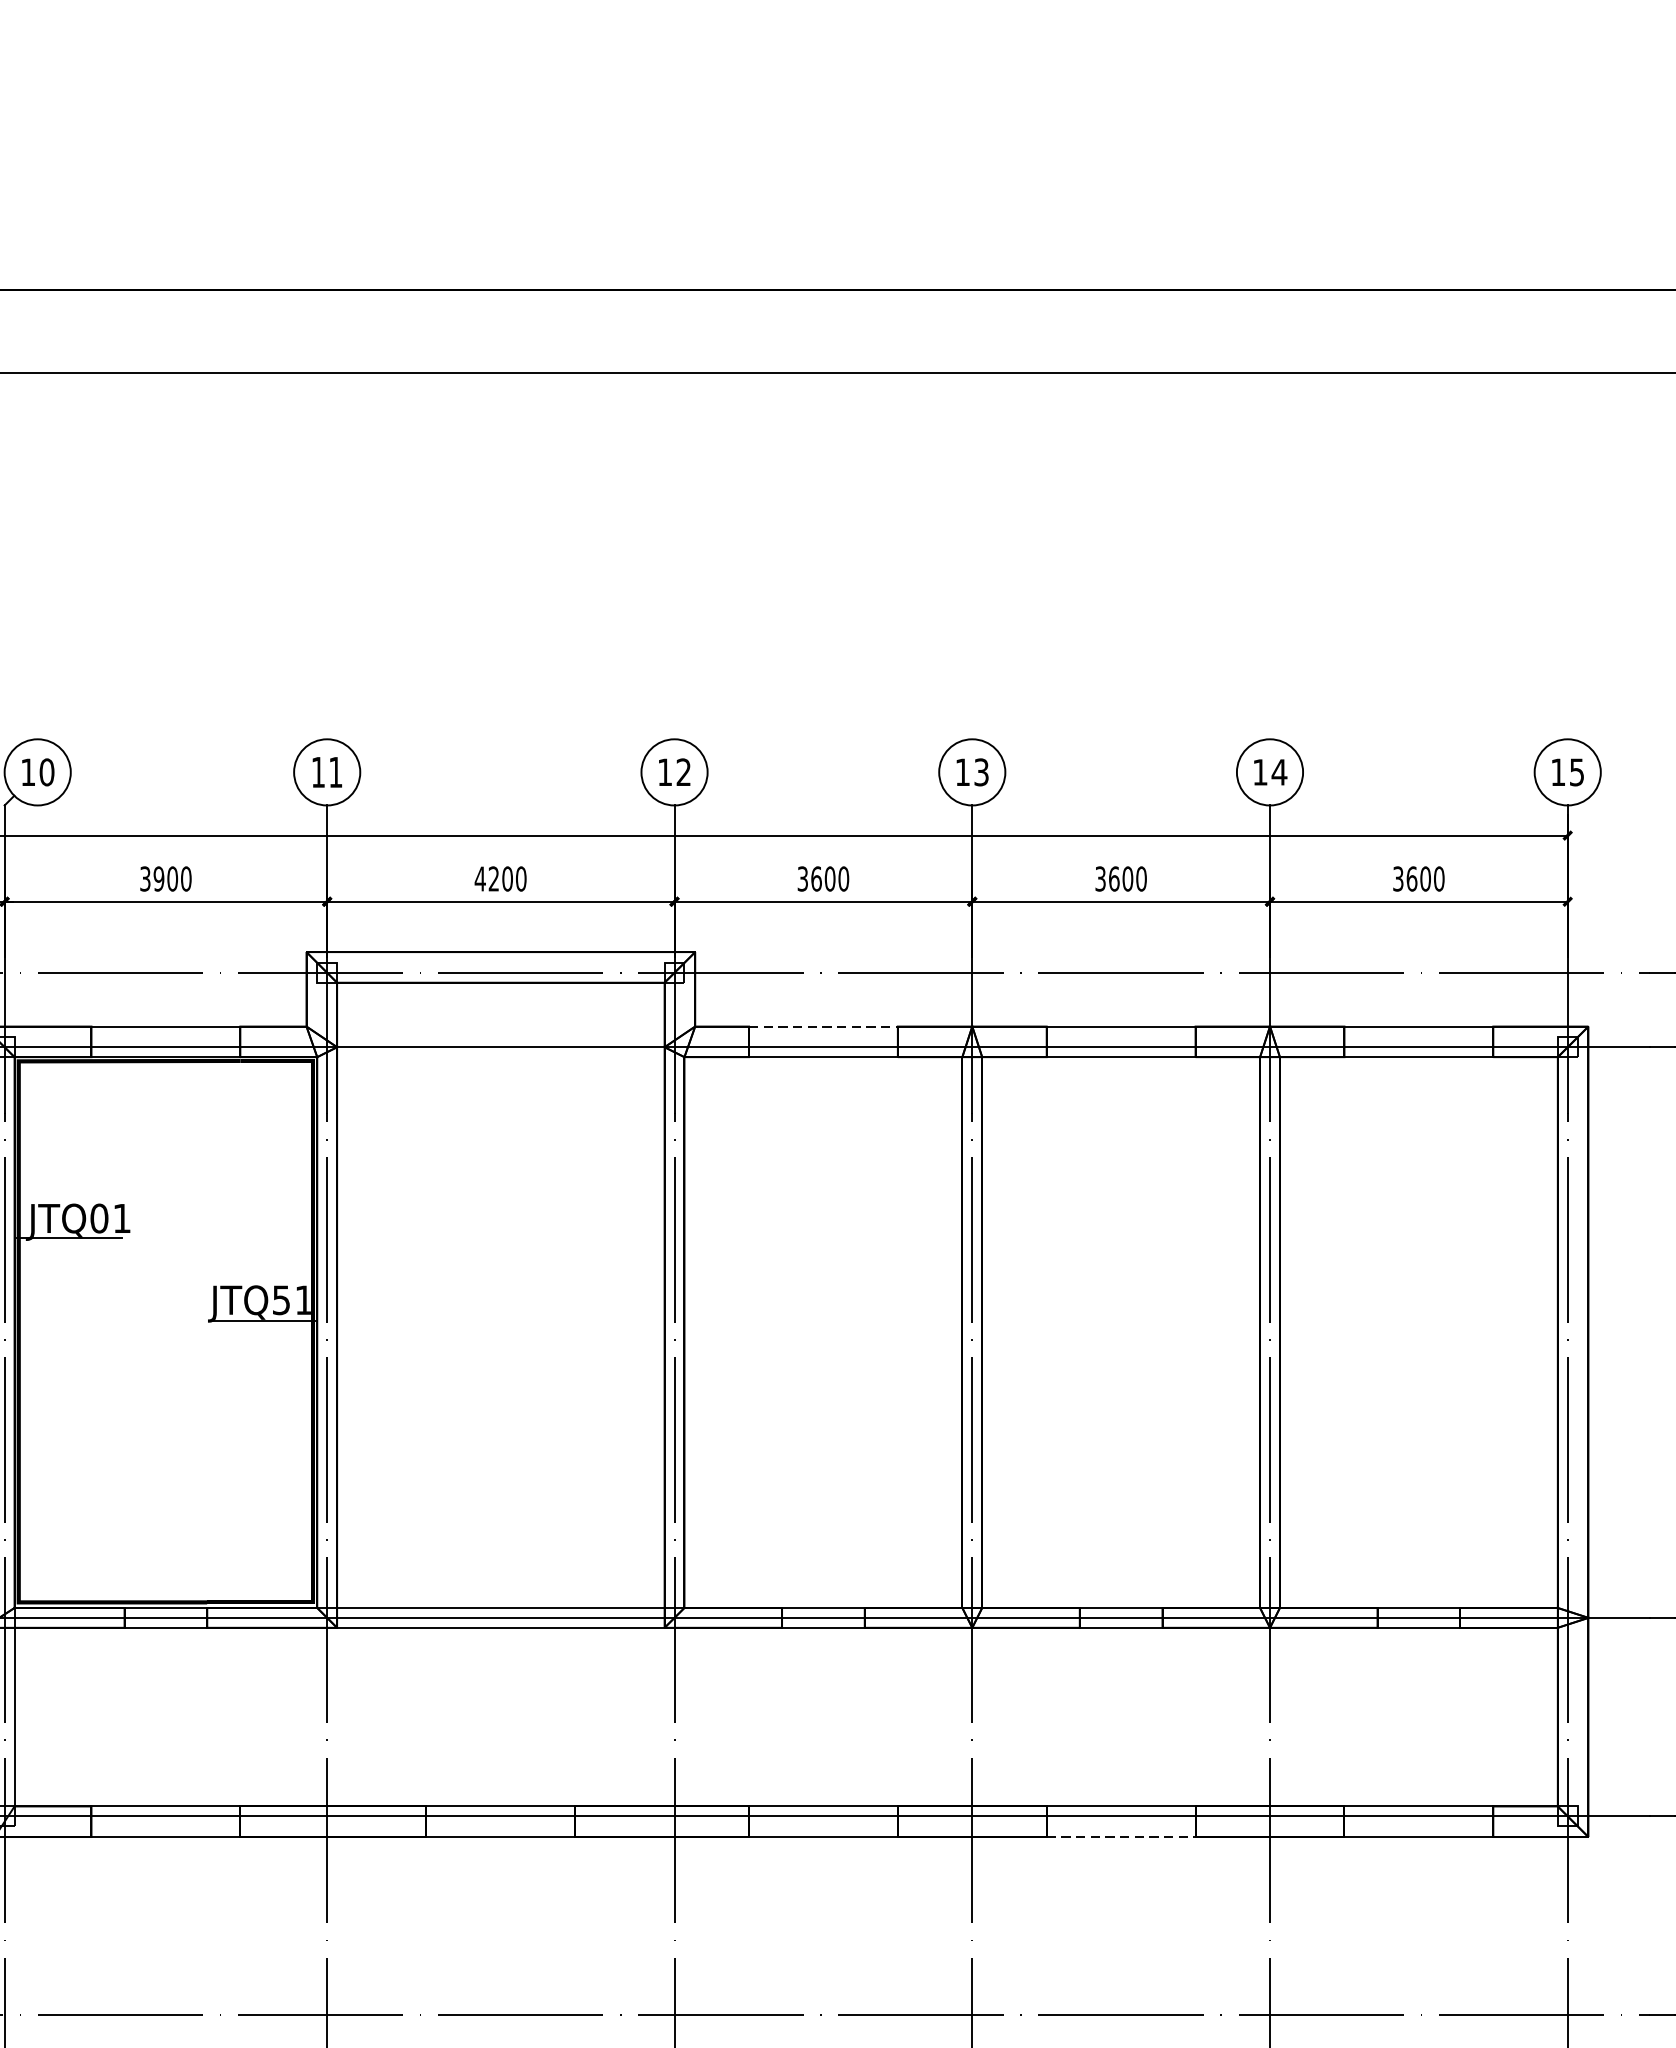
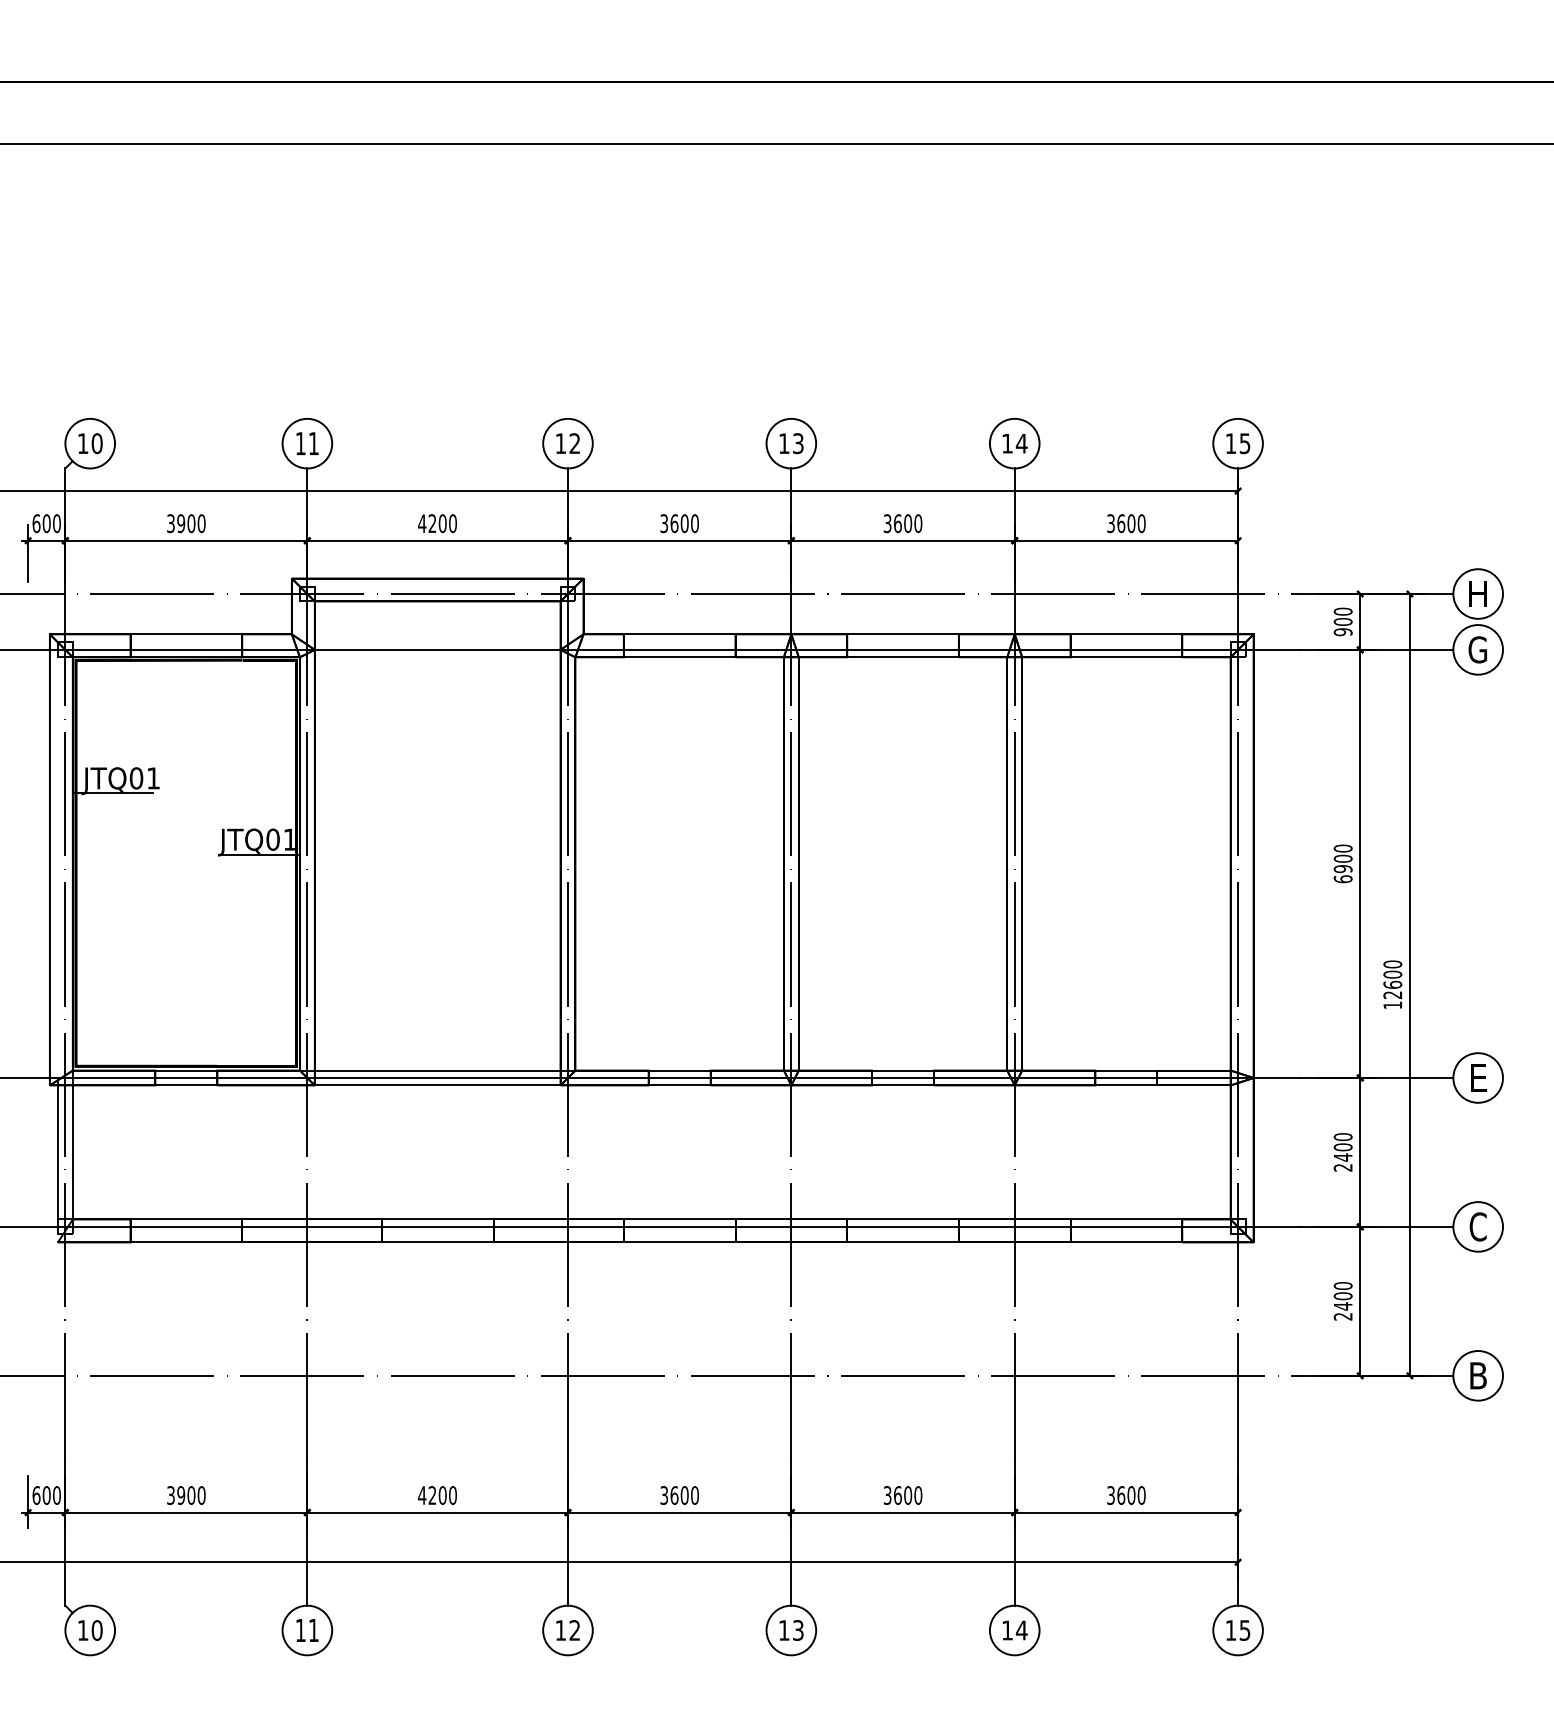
line: (823, 1026) -> (679, 634), dashed -> solid
text: (280, 1299) -> (272, 839), JTQ51 -> JTQ01
line: (1121, 1837) -> (903, 1242), dashed -> solid

